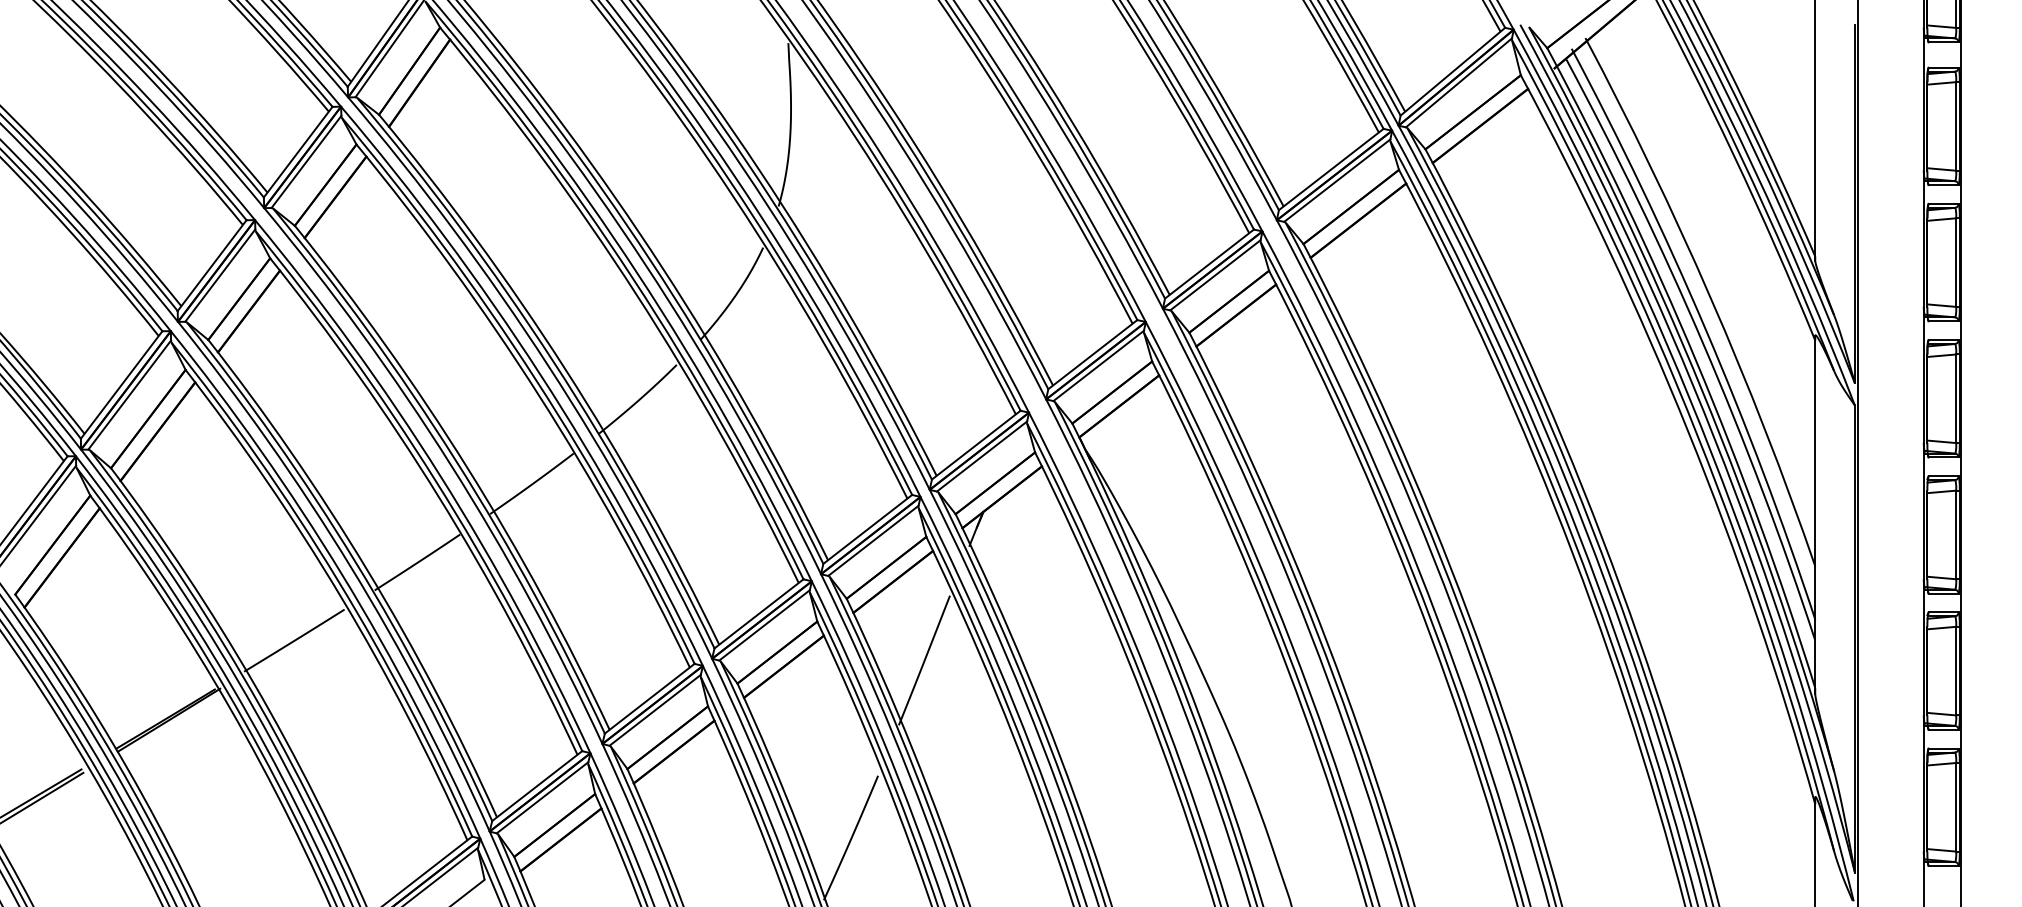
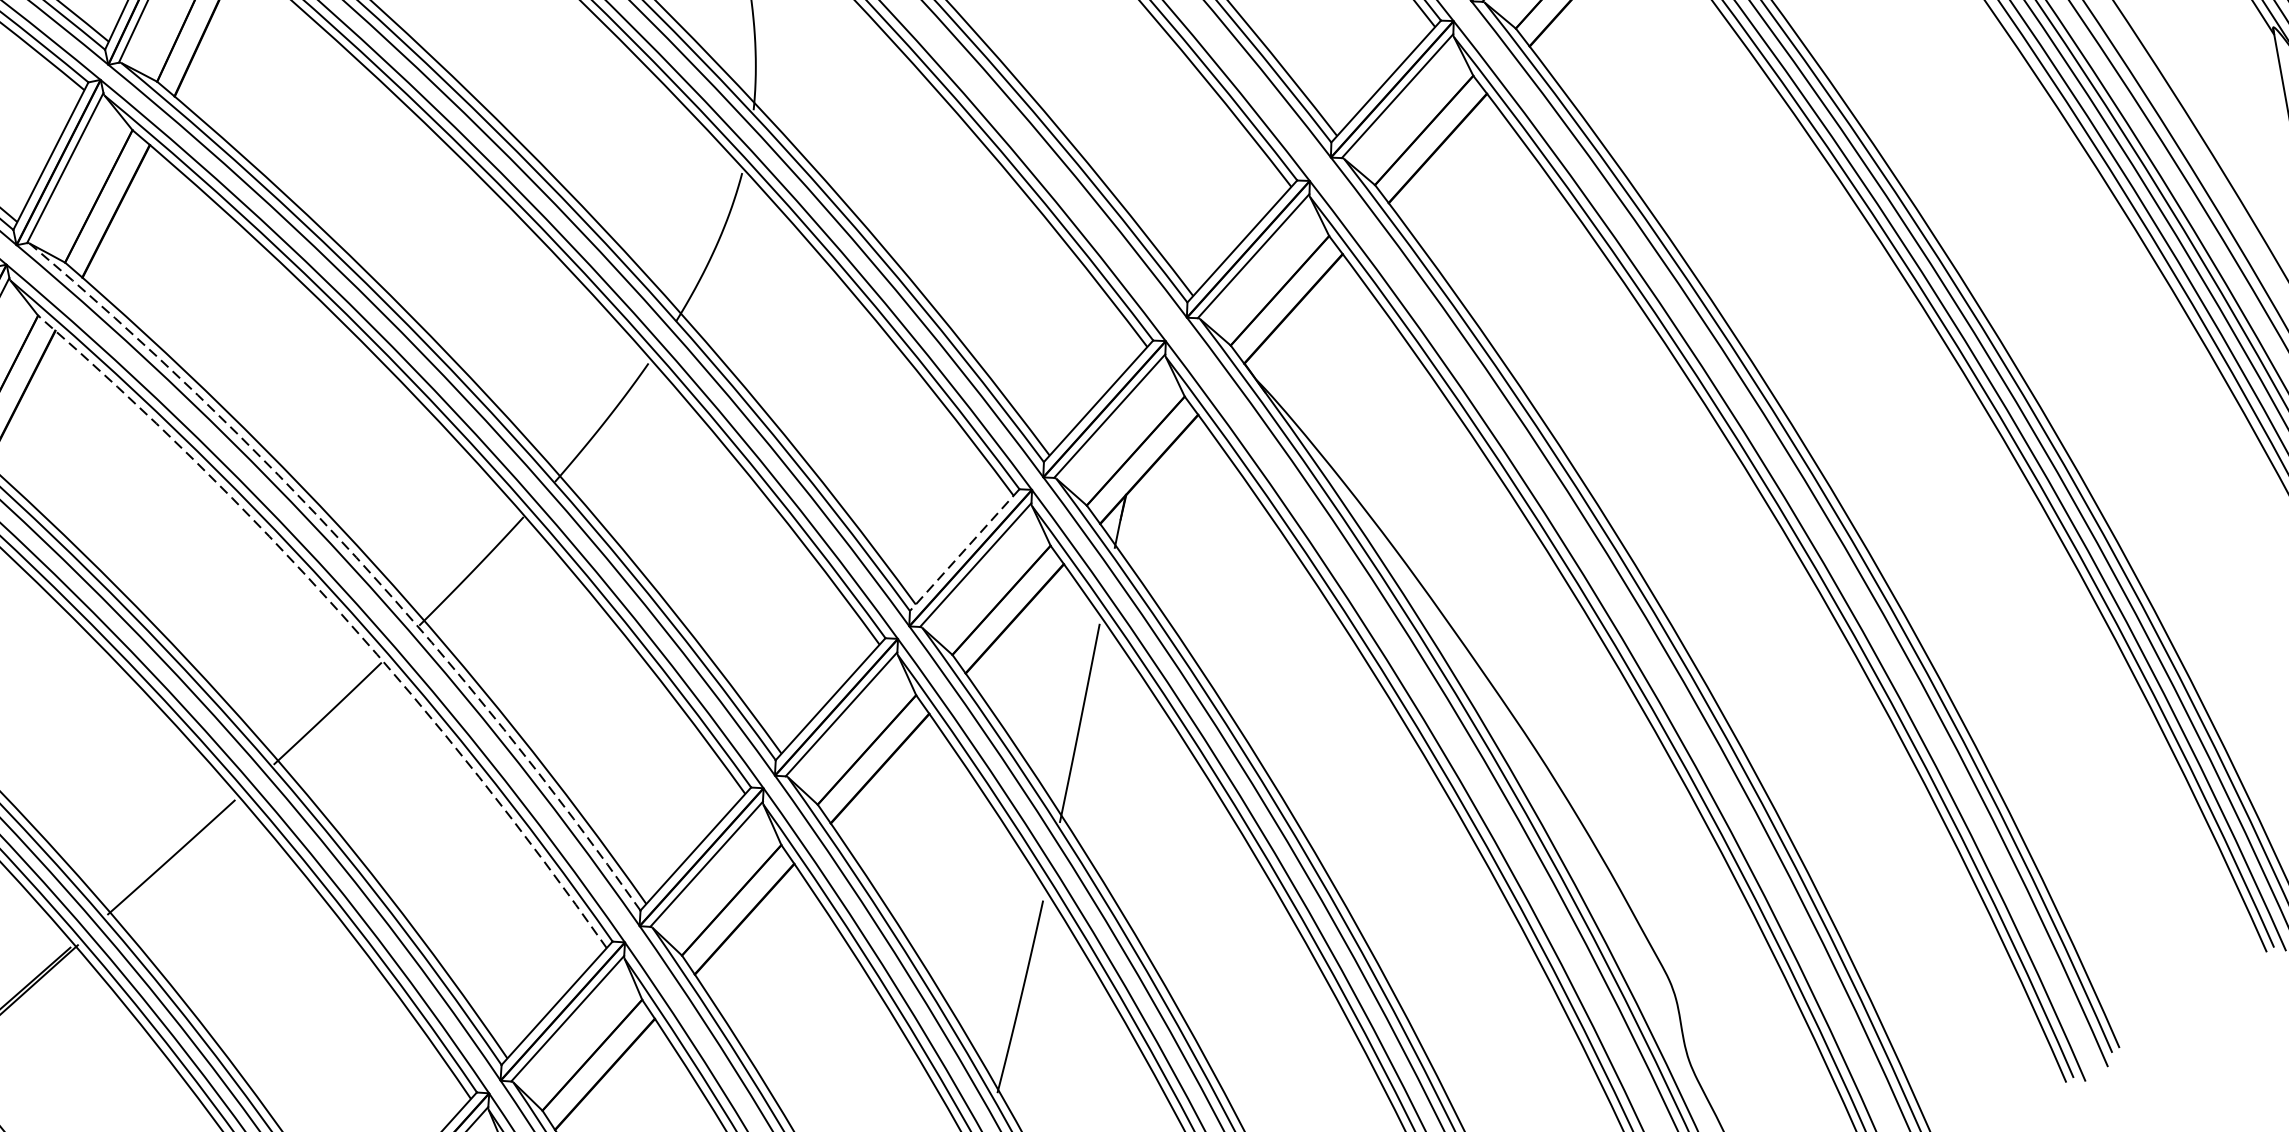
arc: (455, 460) -> (355, 557), solid -> dashed
arc: (438, 497) -> (341, 615), solid -> dashed
line: (867, 529) -> (964, 550), solid -> dashed

